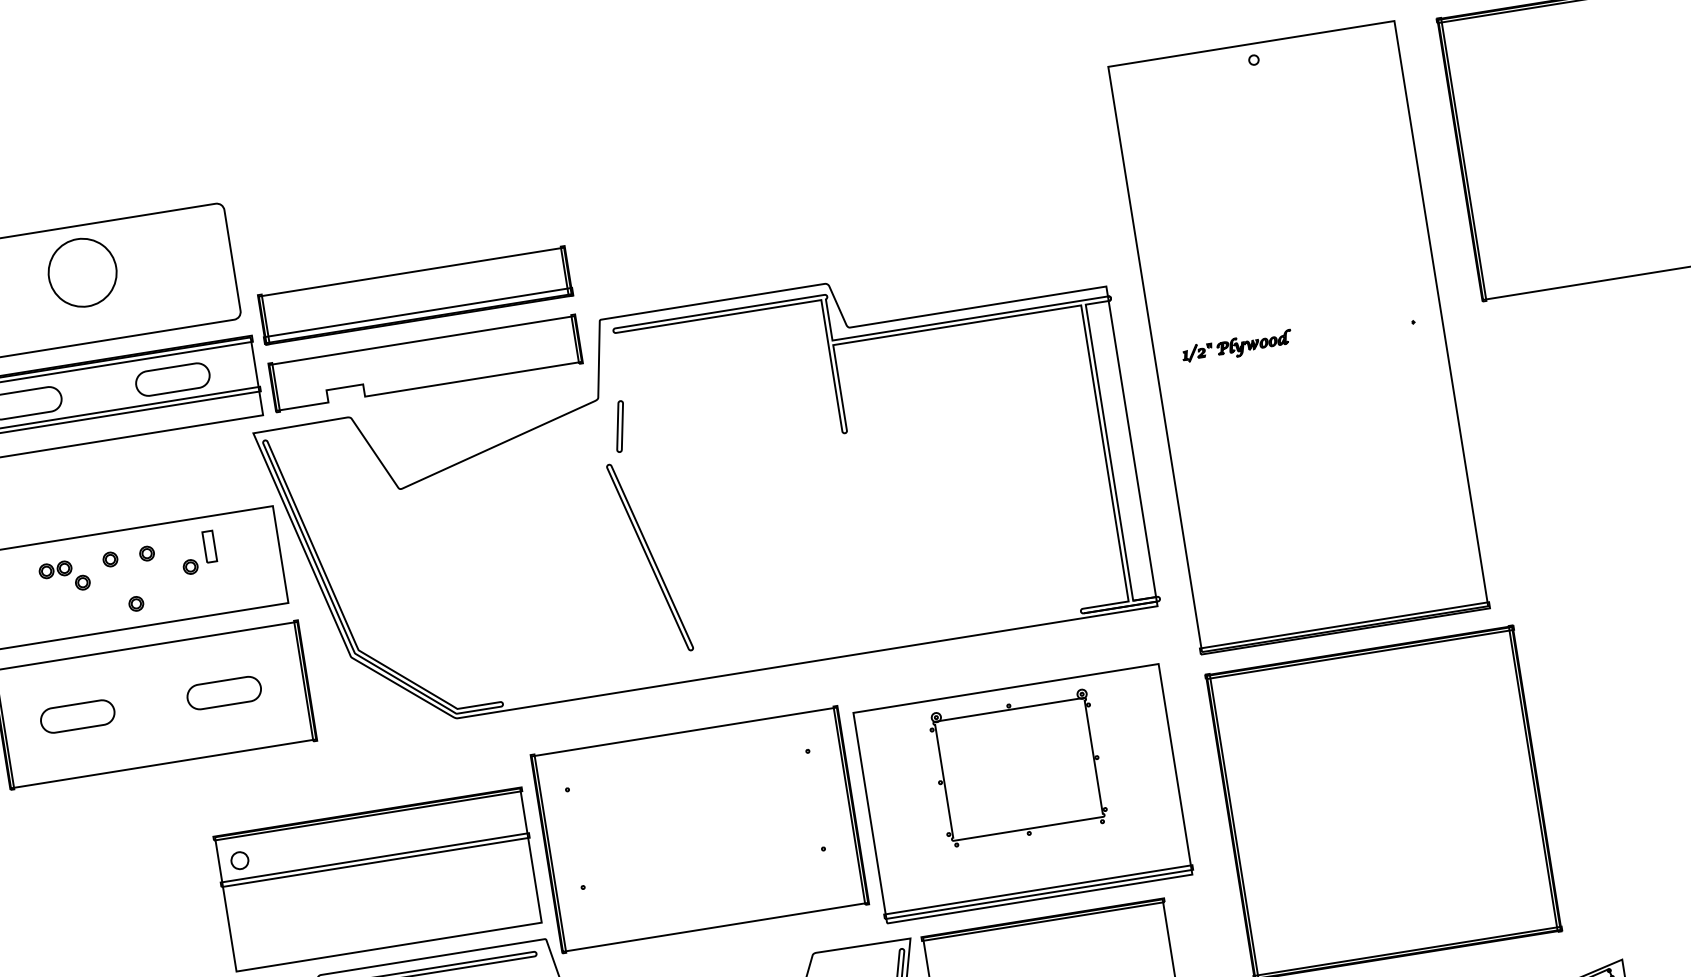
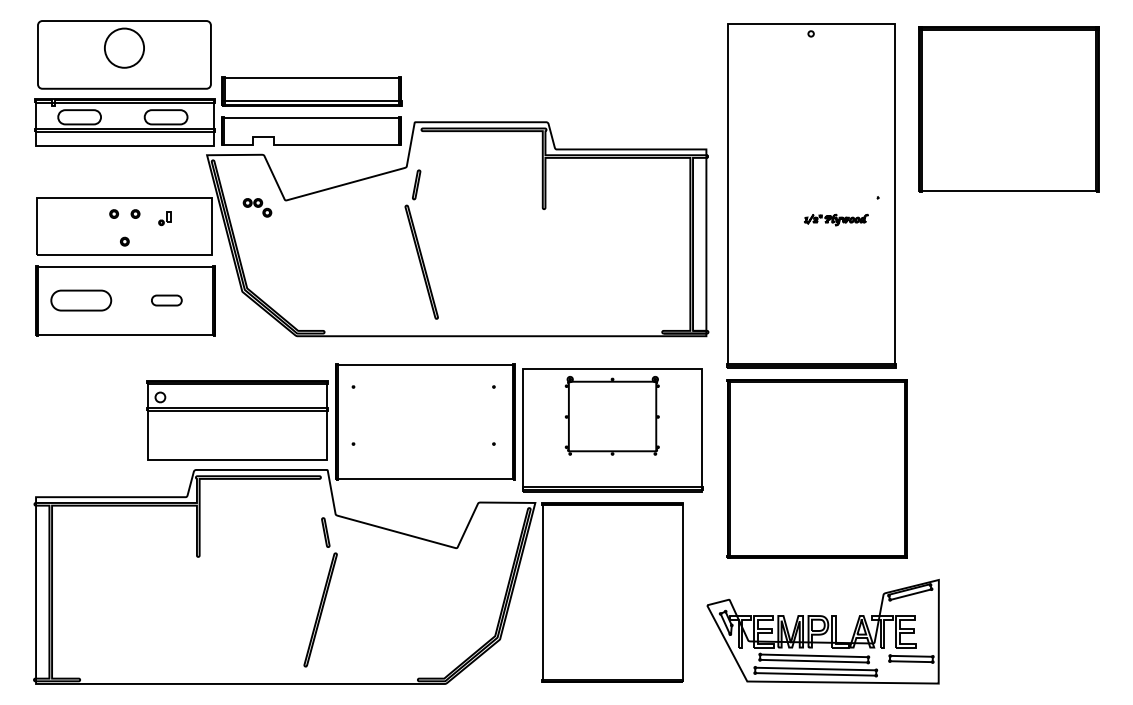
part: (1237, 346) -> (836, 219), moved
part: (197, 553) -> (164, 218), size x0.6
part: (64, 576) -> (257, 207), moved
part: (223, 693) -> (166, 300), size x0.7
part: (76, 716) -> (80, 300), size x1.4

